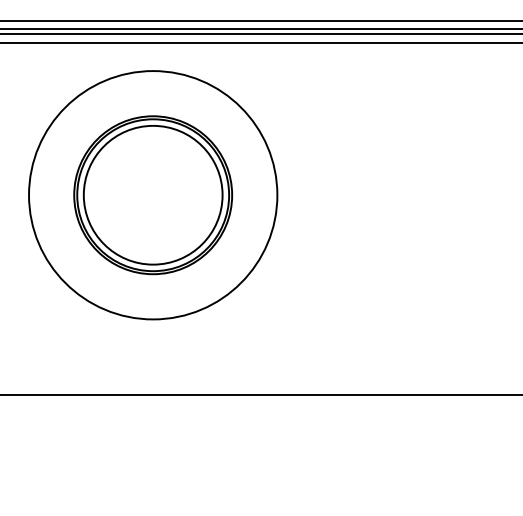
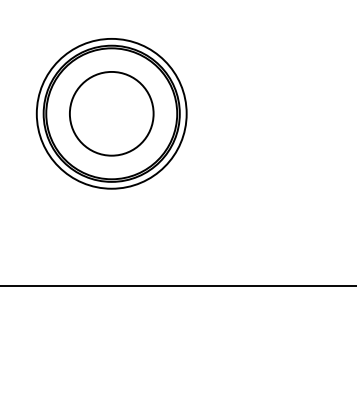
circle: (152, 194) -> (111, 113), size x0.7
circle: (153, 195) -> (112, 114), size x0.7

